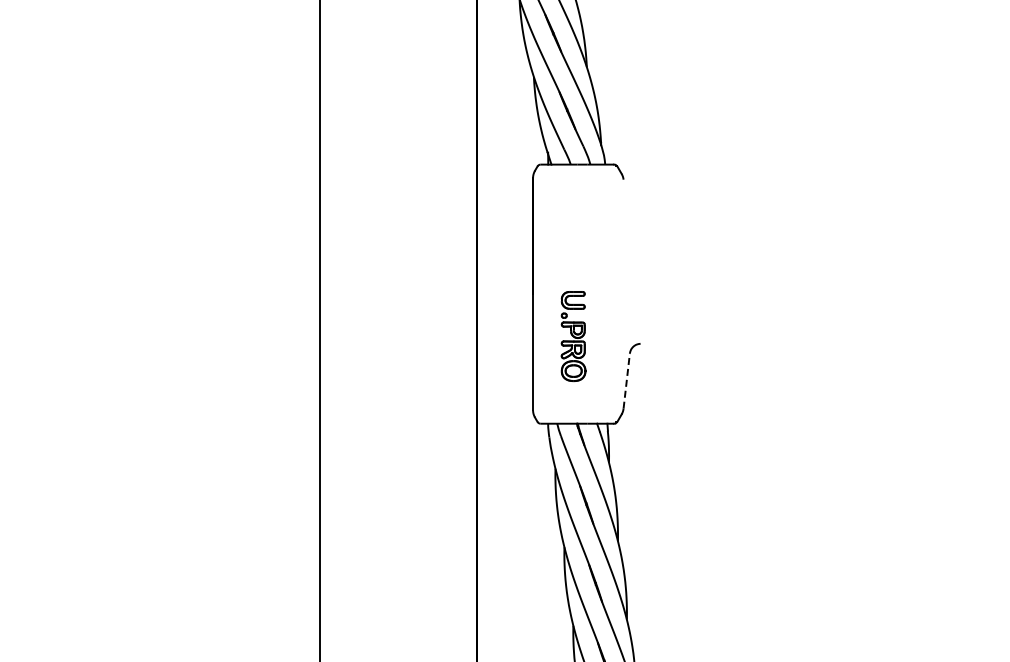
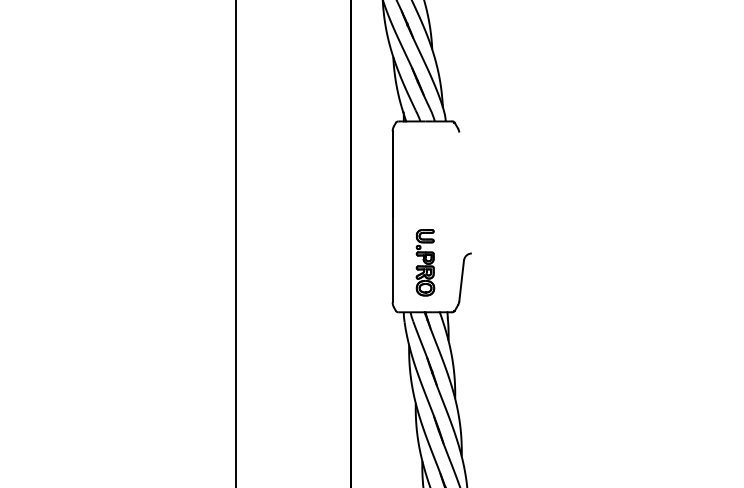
part: (573, 336) -> (425, 262), moved
line: (626, 381) -> (461, 281), dashed -> solid

